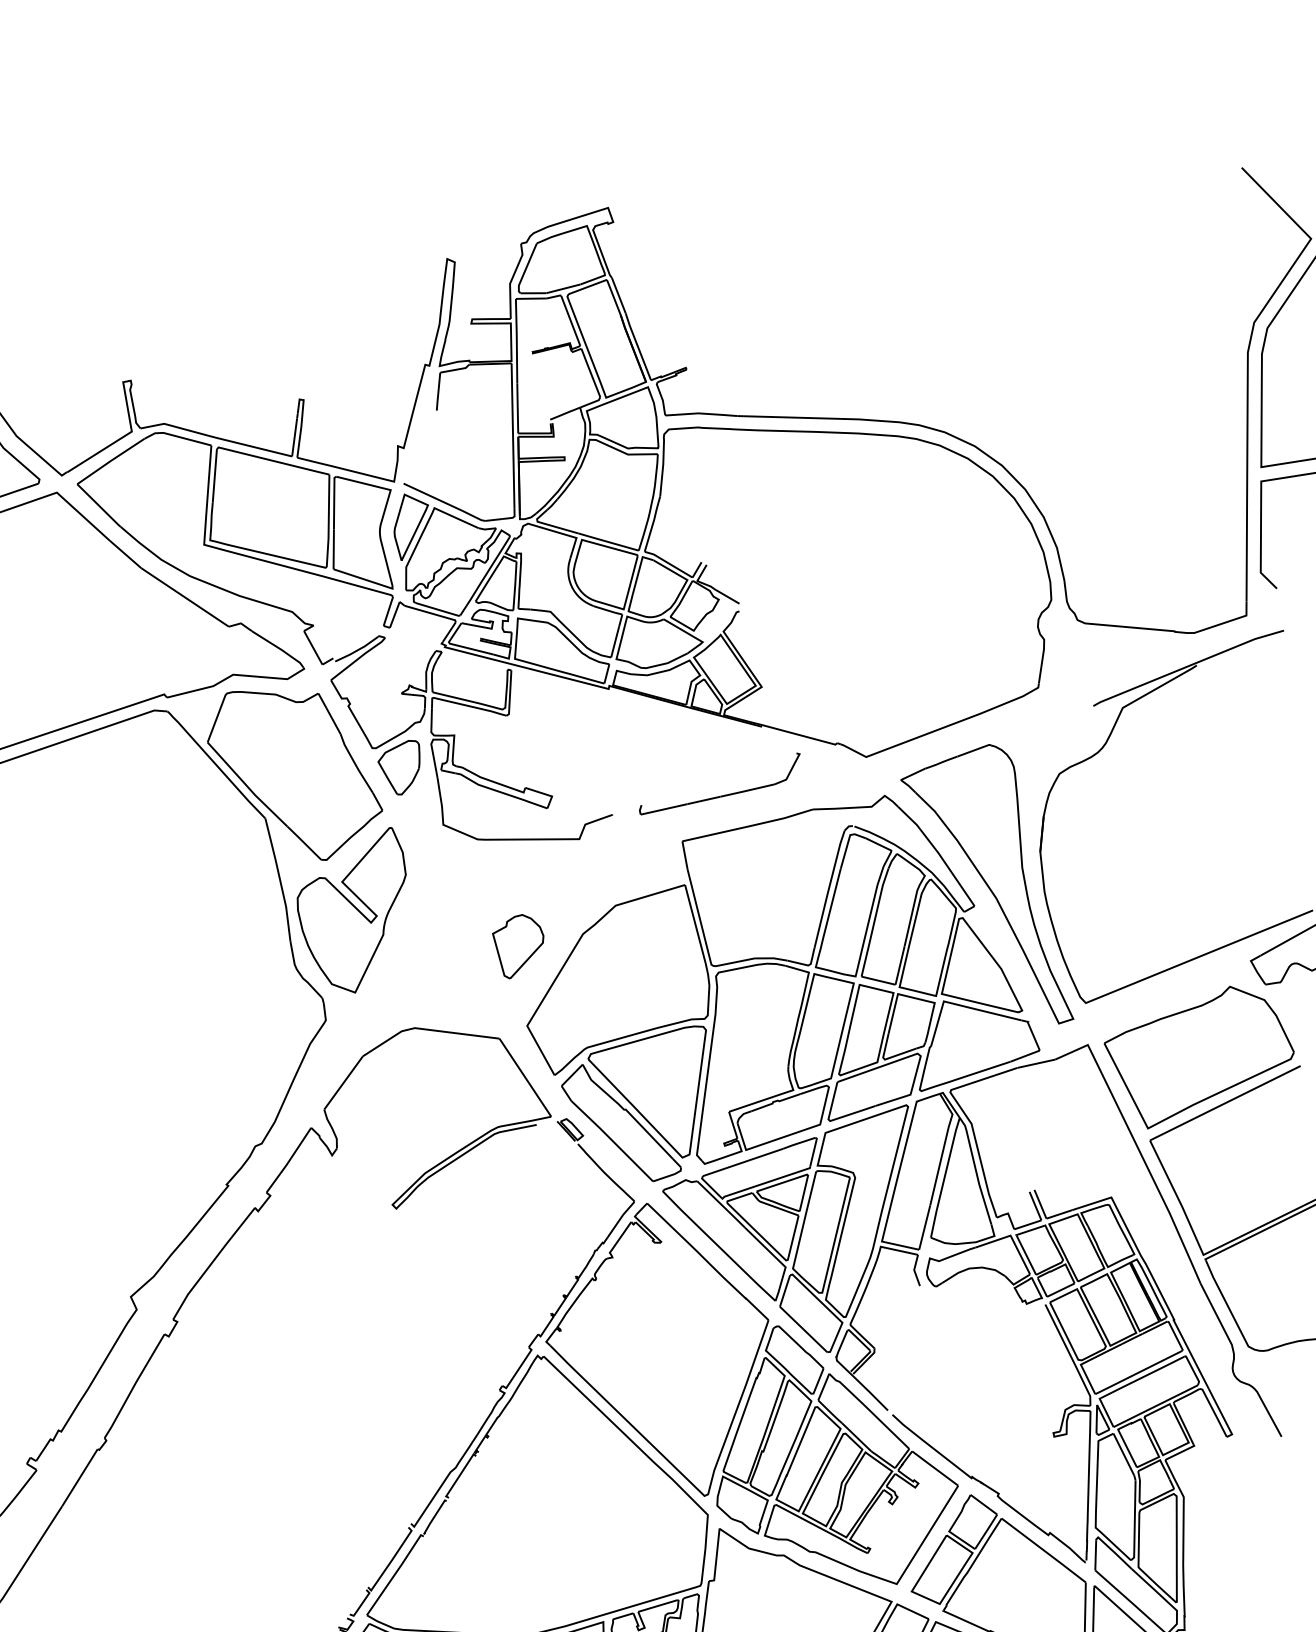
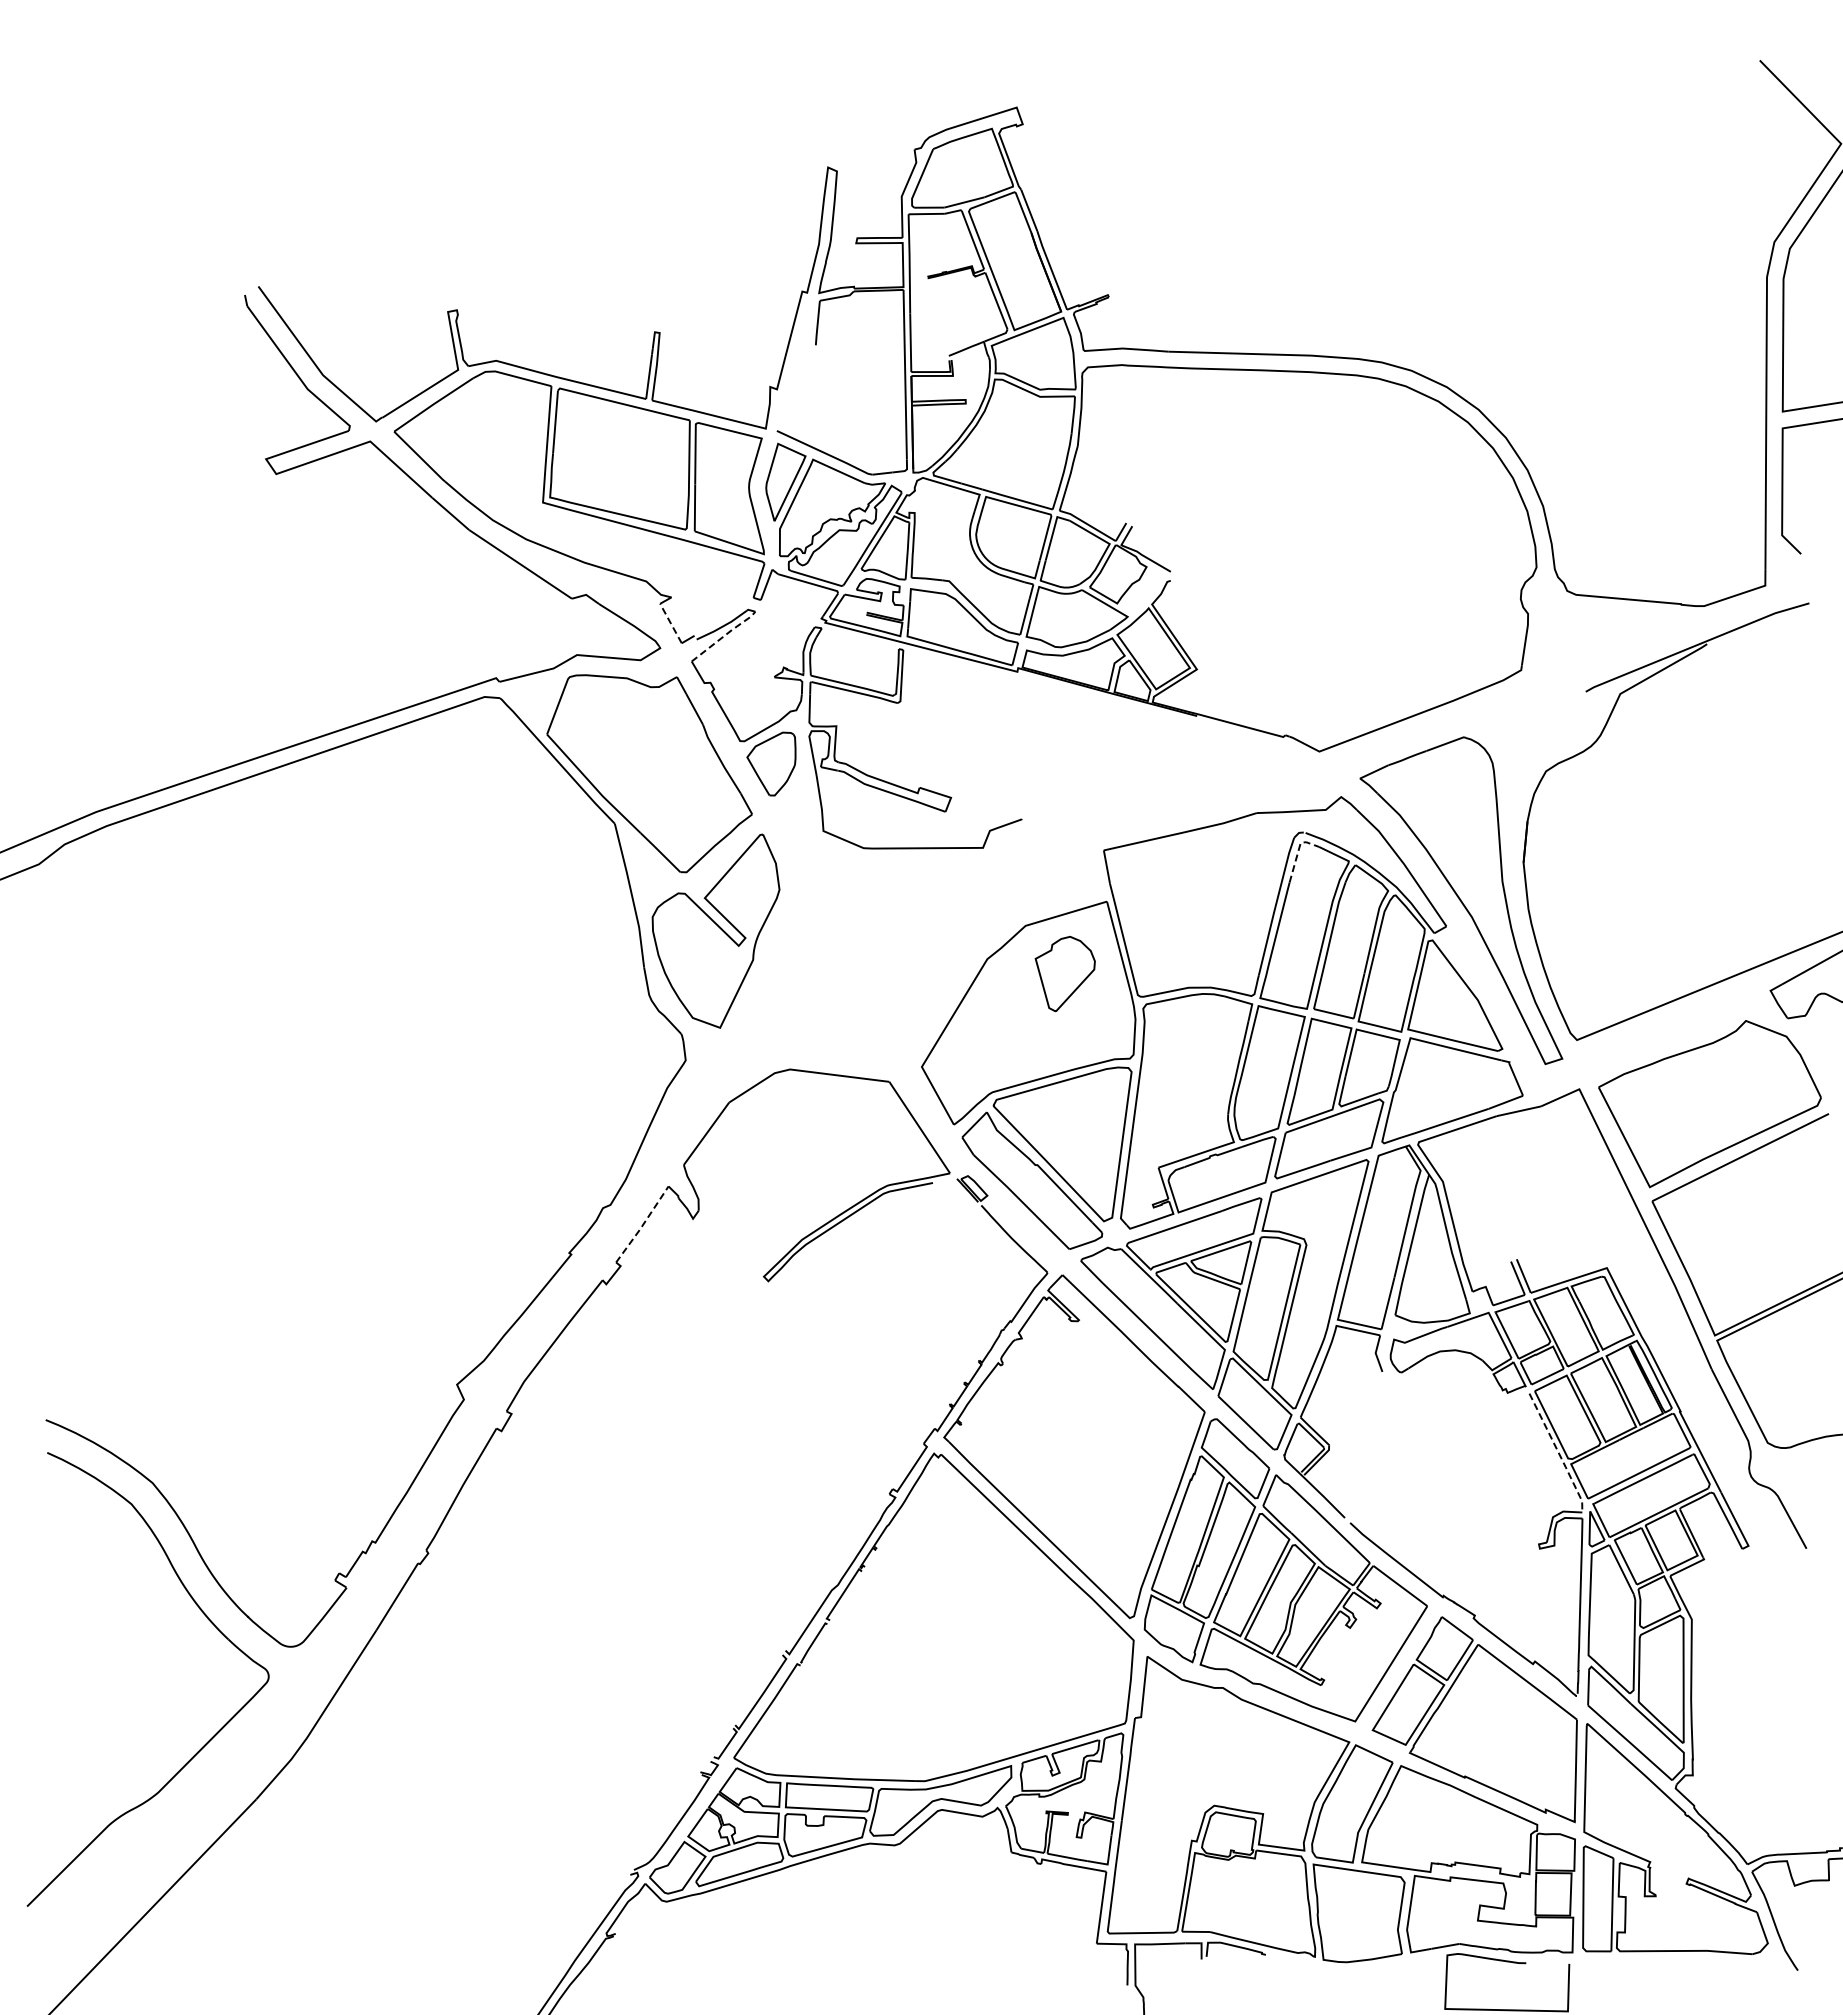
line: (312, 647) -> (670, 623), solid -> dashed
line: (358, 658) -> (724, 635), solid -> dashed
part: (722, 795) -> (1150, 796), removed
line: (848, 843) -> (1298, 852), solid -> dashed
part: (517, 946) -> (1064, 973), moved
line: (289, 1161) -> (642, 1225), solid -> dashed
line: (1070, 1355) -> (1559, 1453), solid -> dashed

